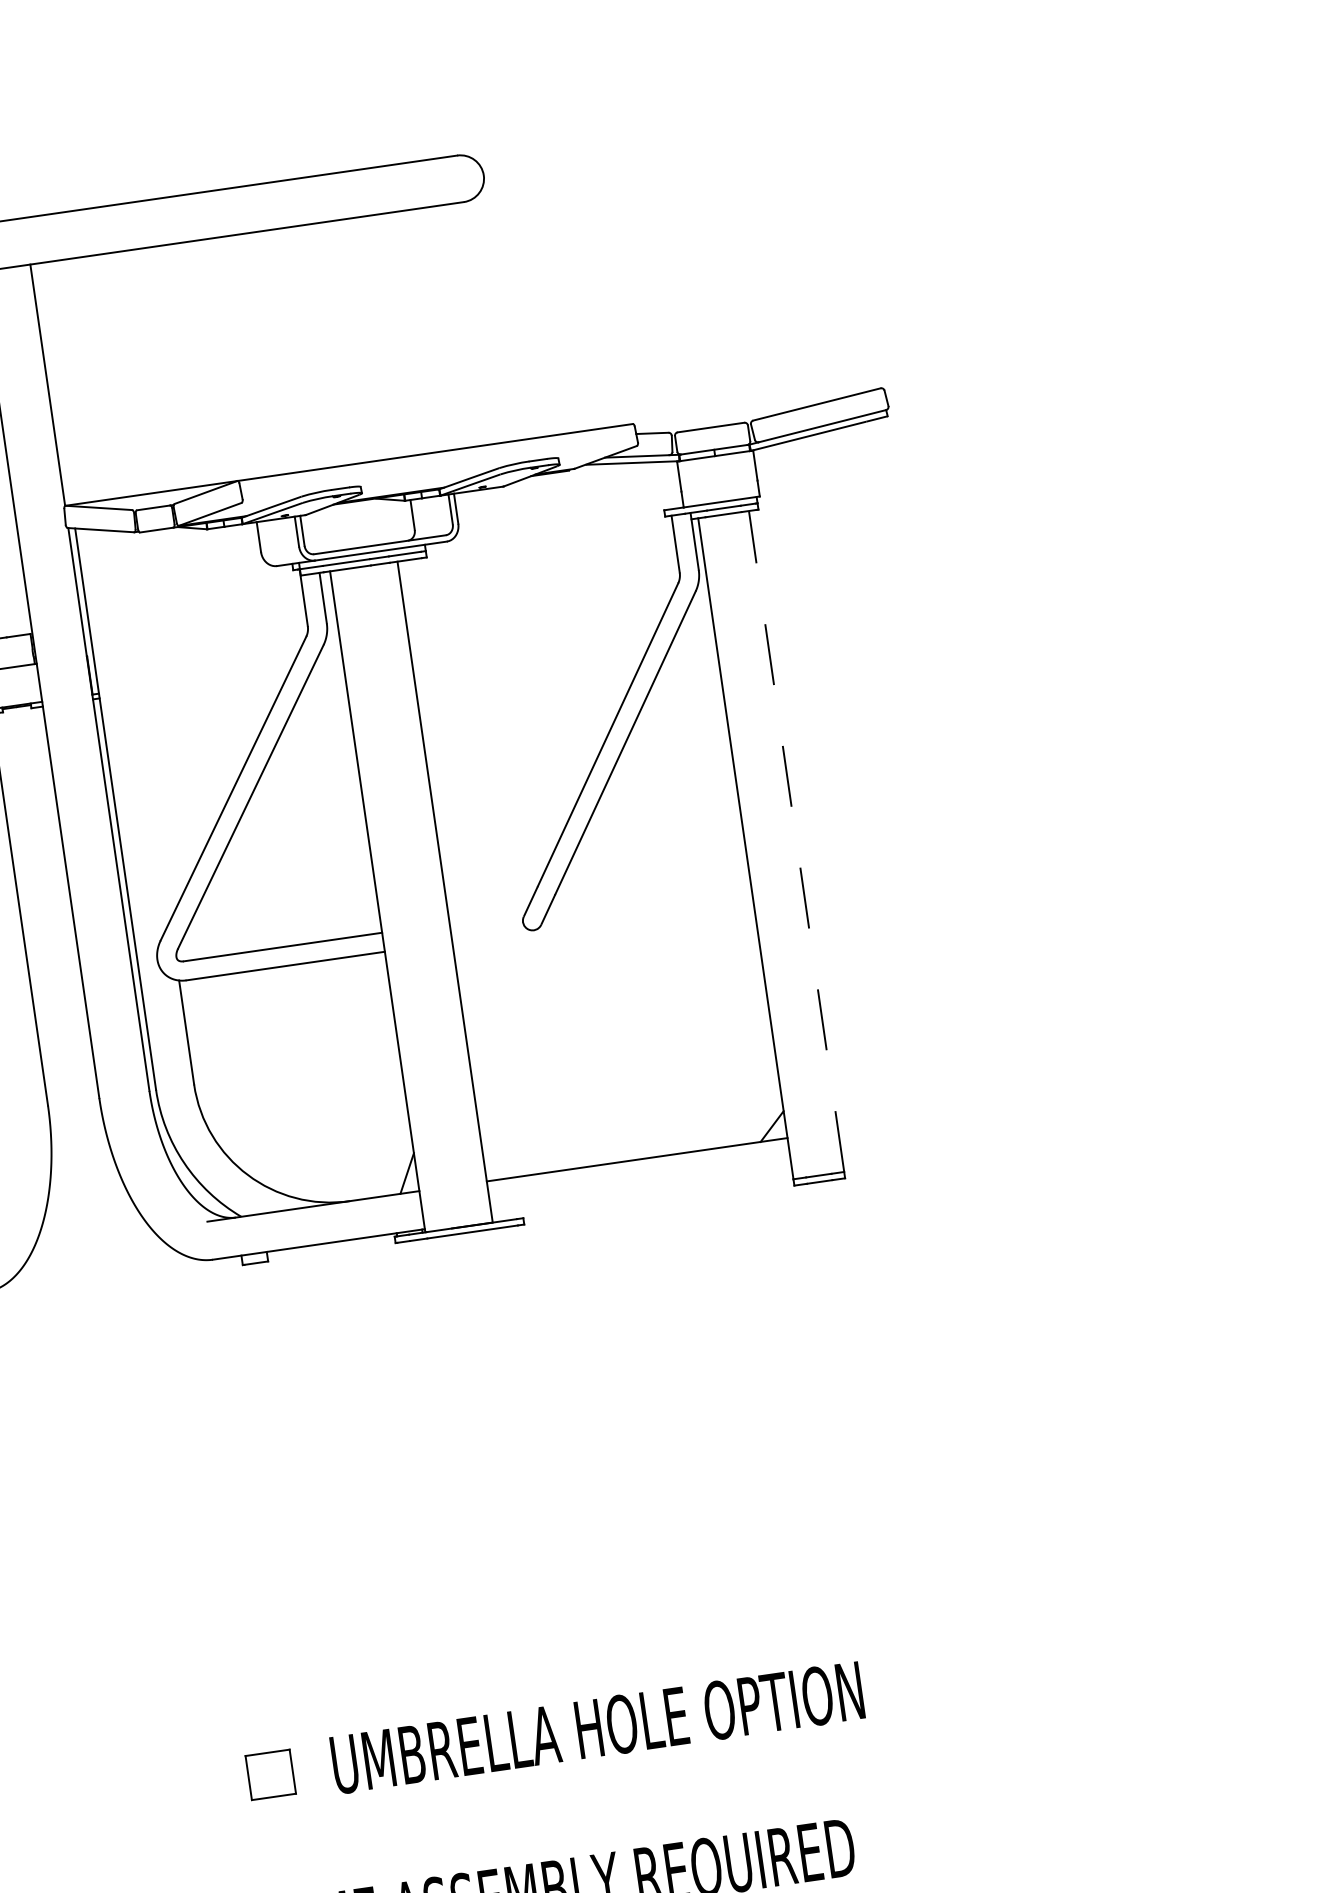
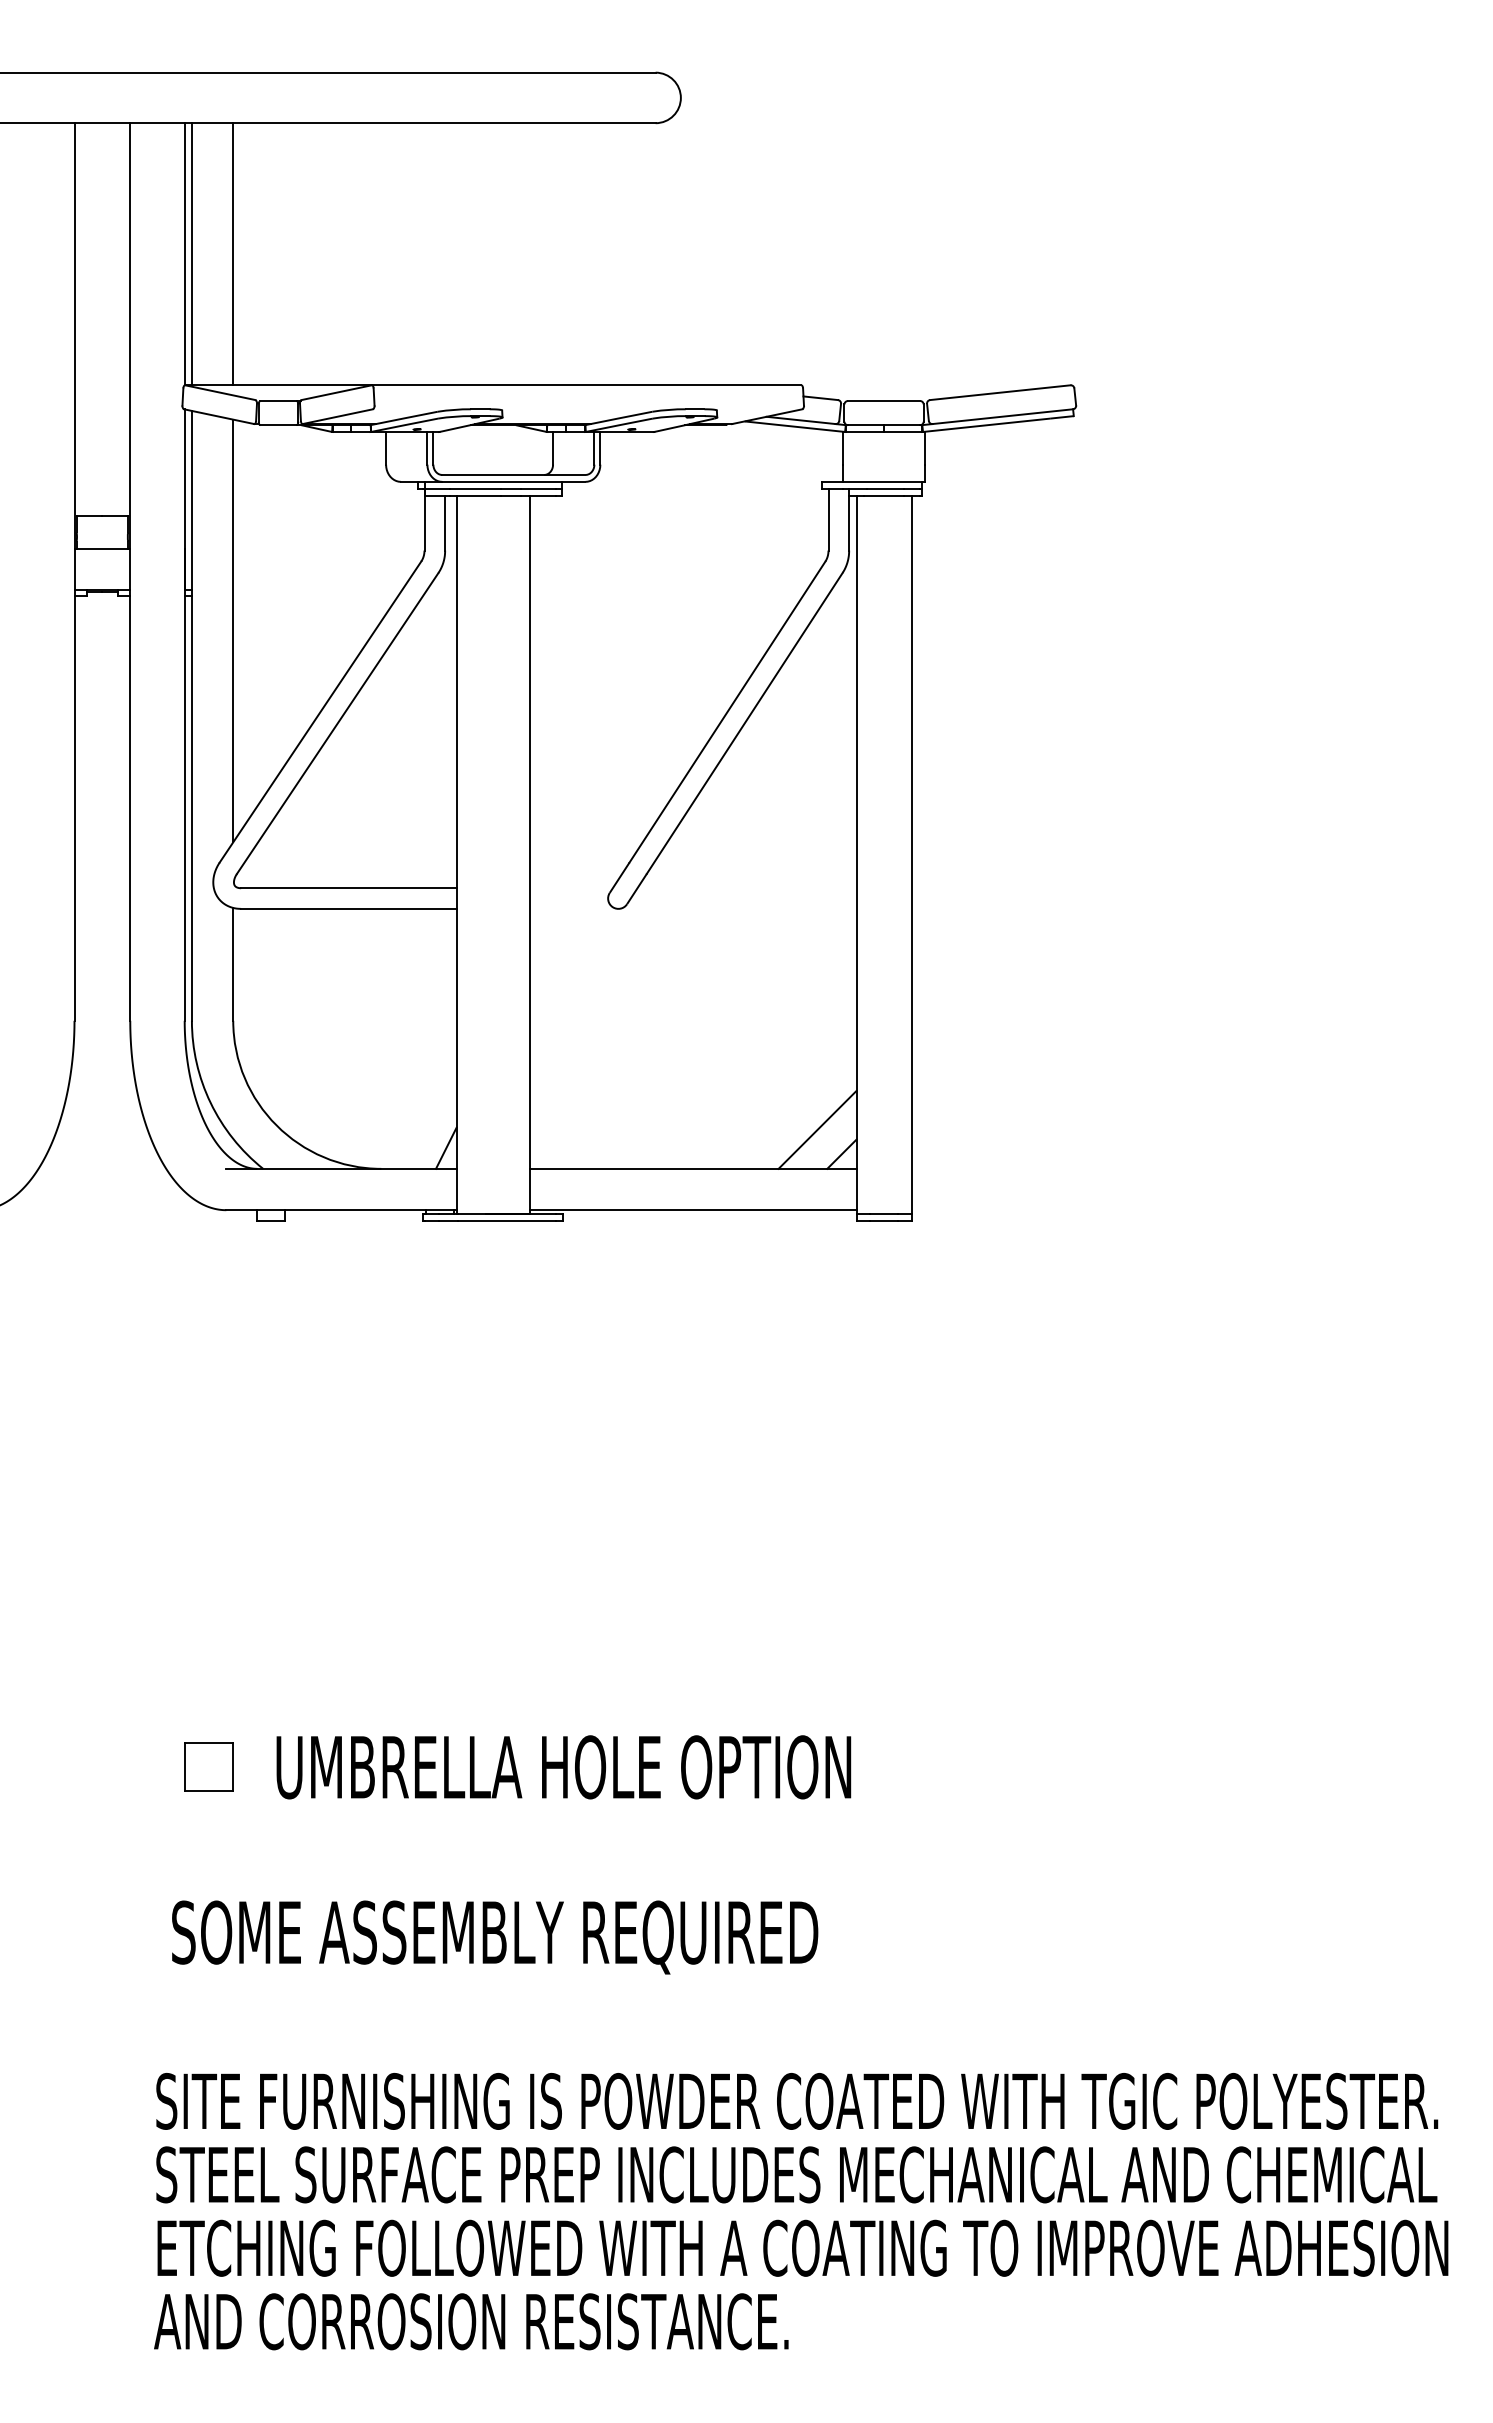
line: (92, 378) -> (233, 254), added
line: (54, 384) -> (191, 254), added
line: (142, 725) -> (233, 630), added
line: (796, 841) -> (911, 854), dashed -> solid
line: (746, 1107) -> (817, 1129), added
line: (642, 1198) -> (692, 1210), added

